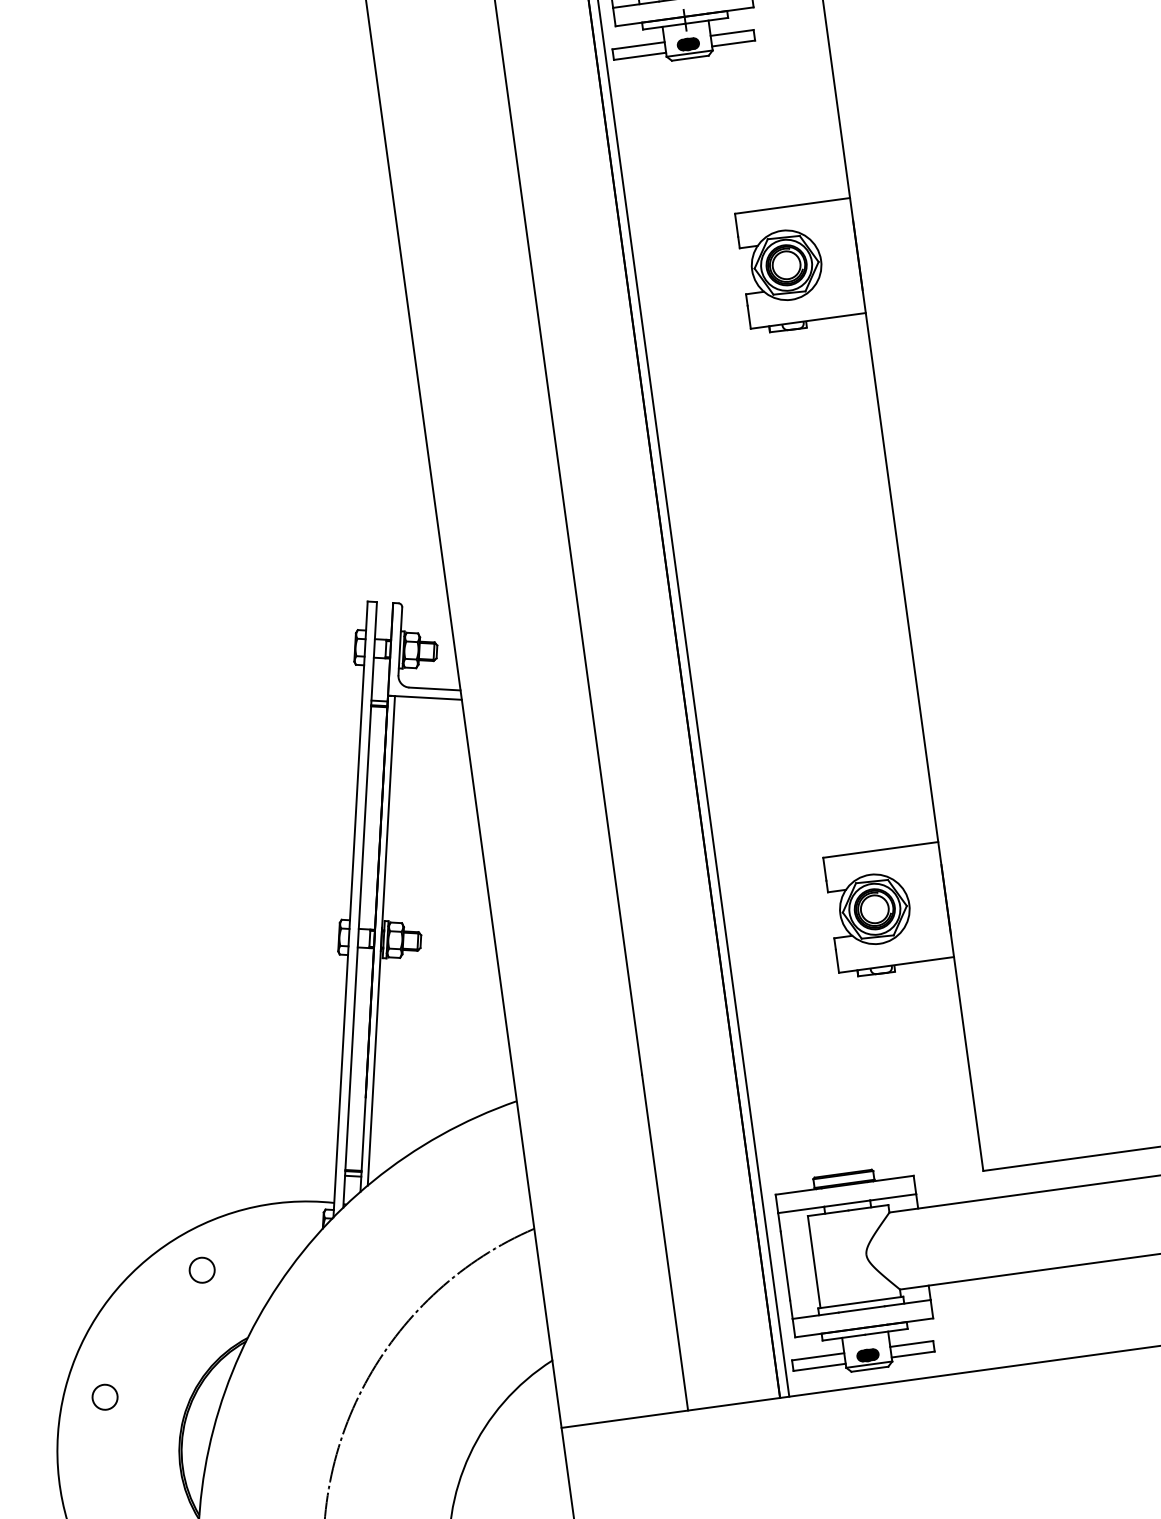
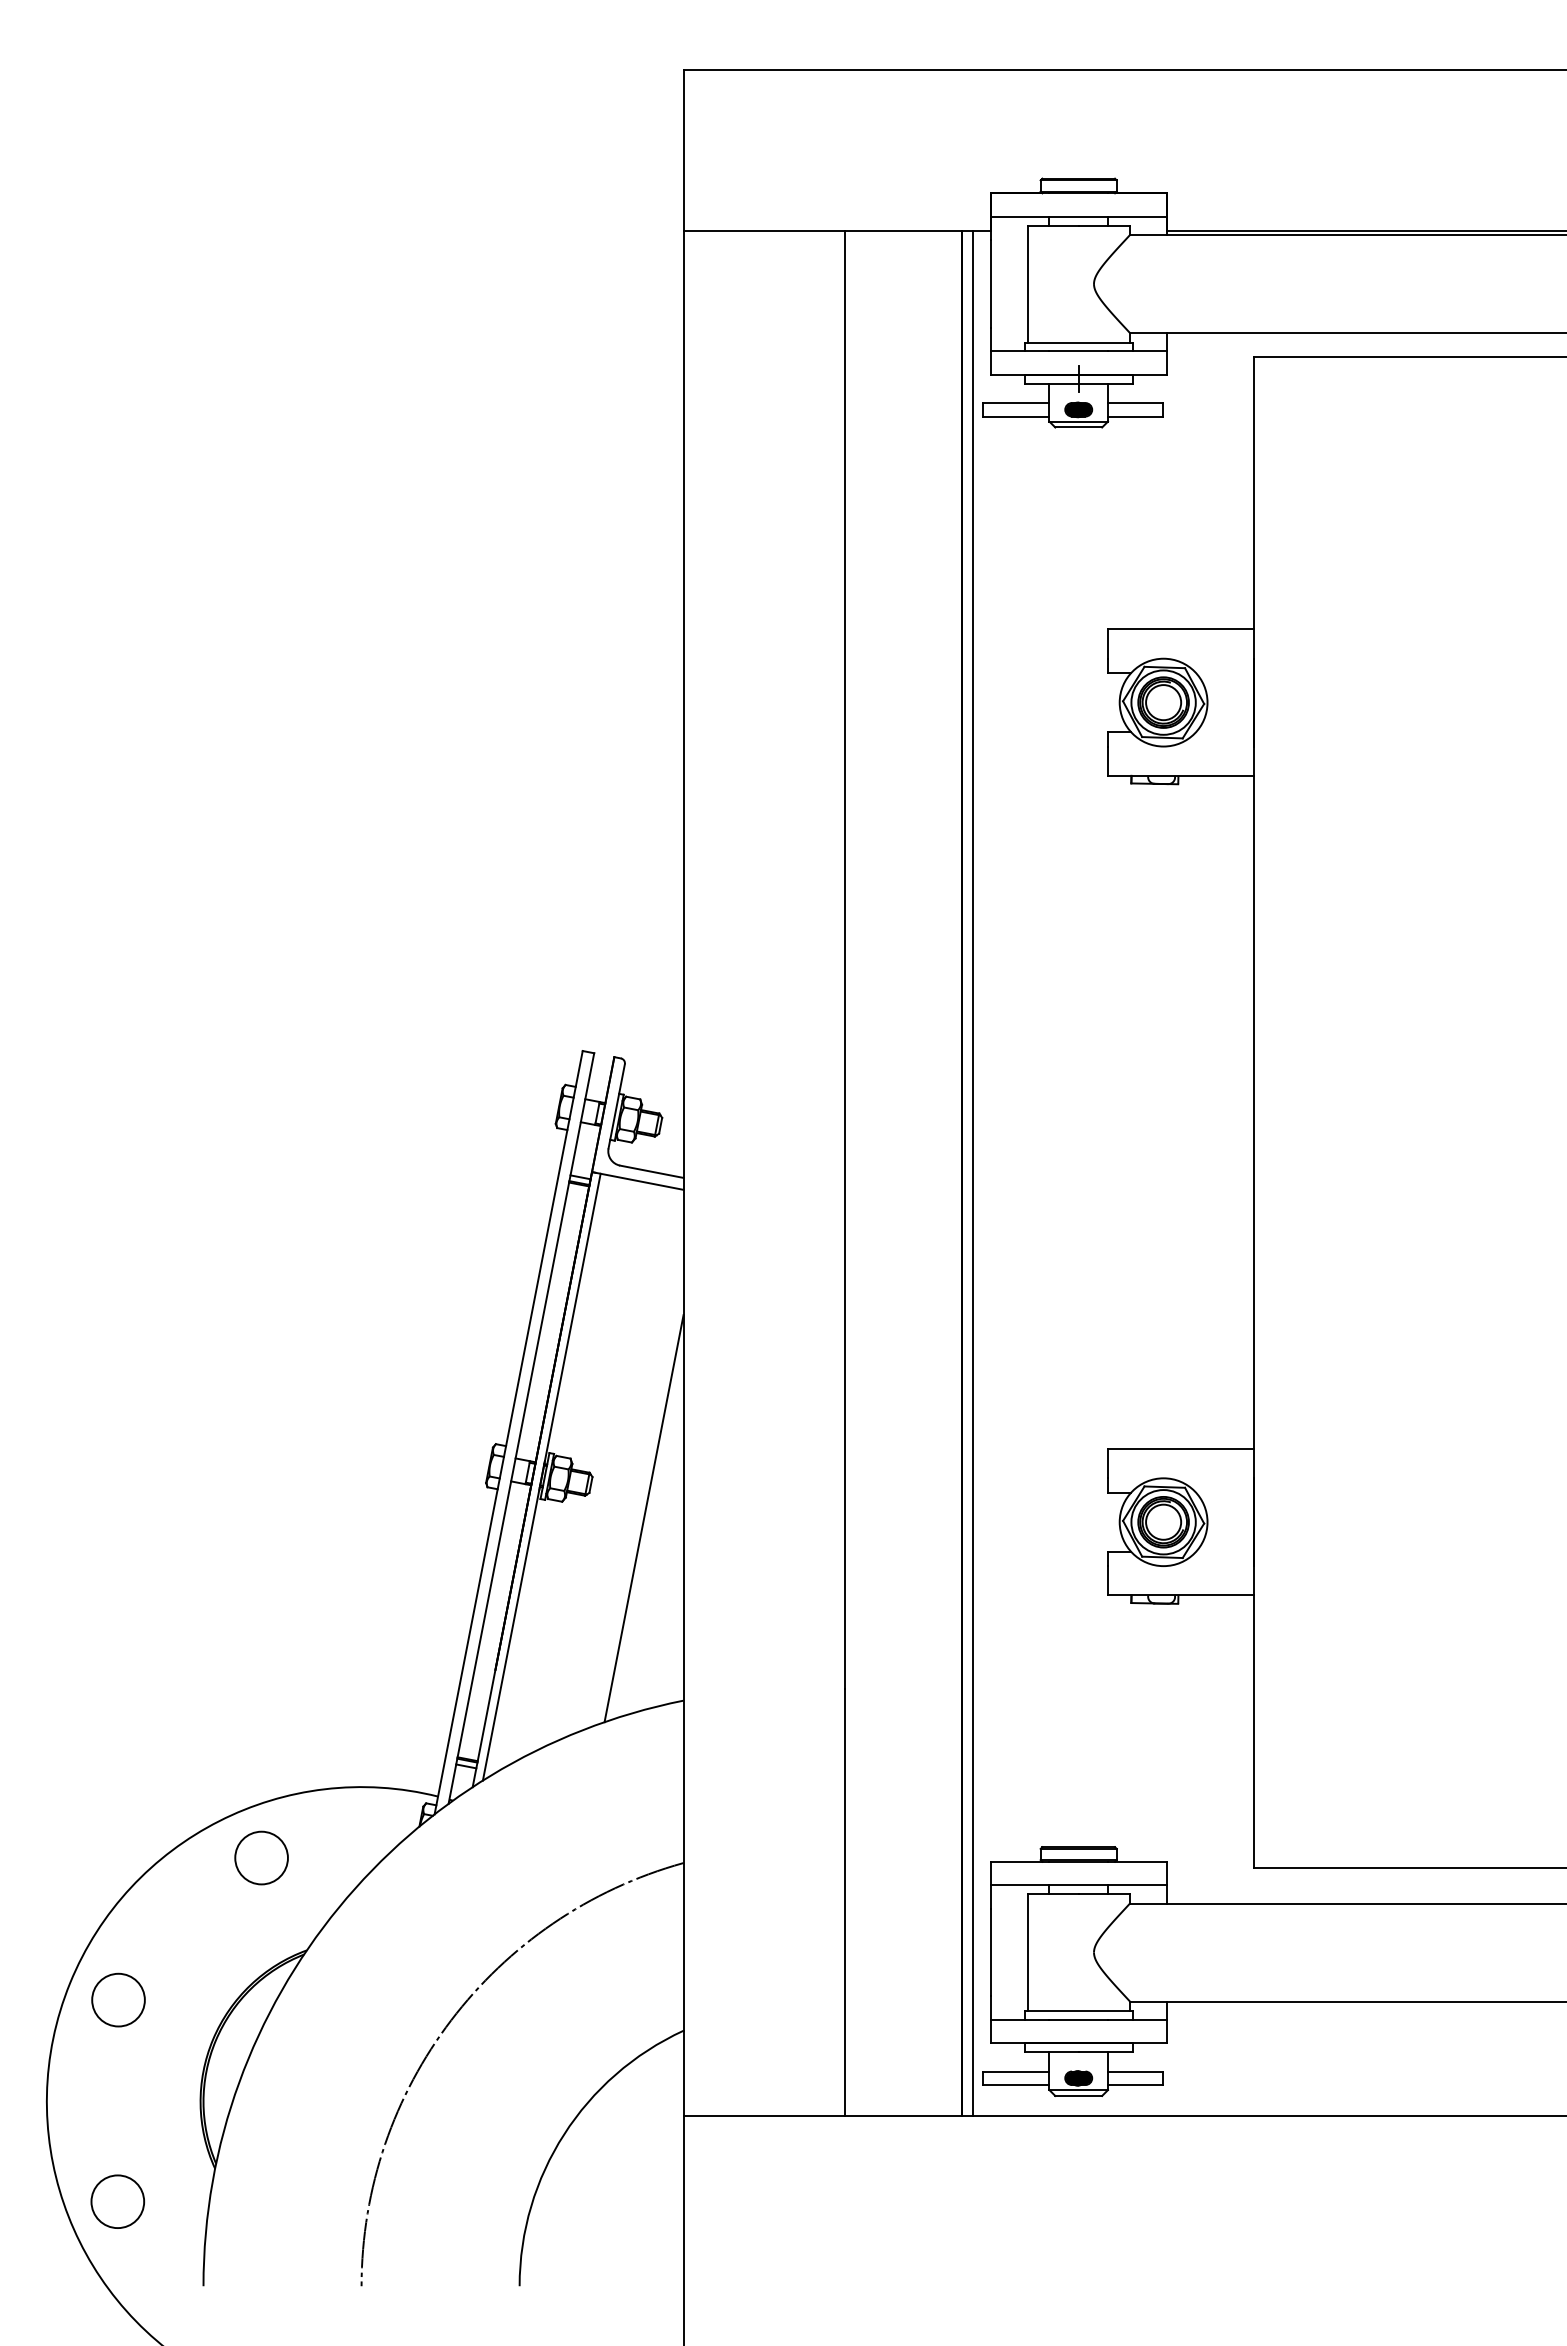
line: (465, 962) -> (643, 1518), added
circle: (202, 1269) -> (261, 1857), size x1.67
circle: (105, 1396) -> (118, 1999), size x1.67

